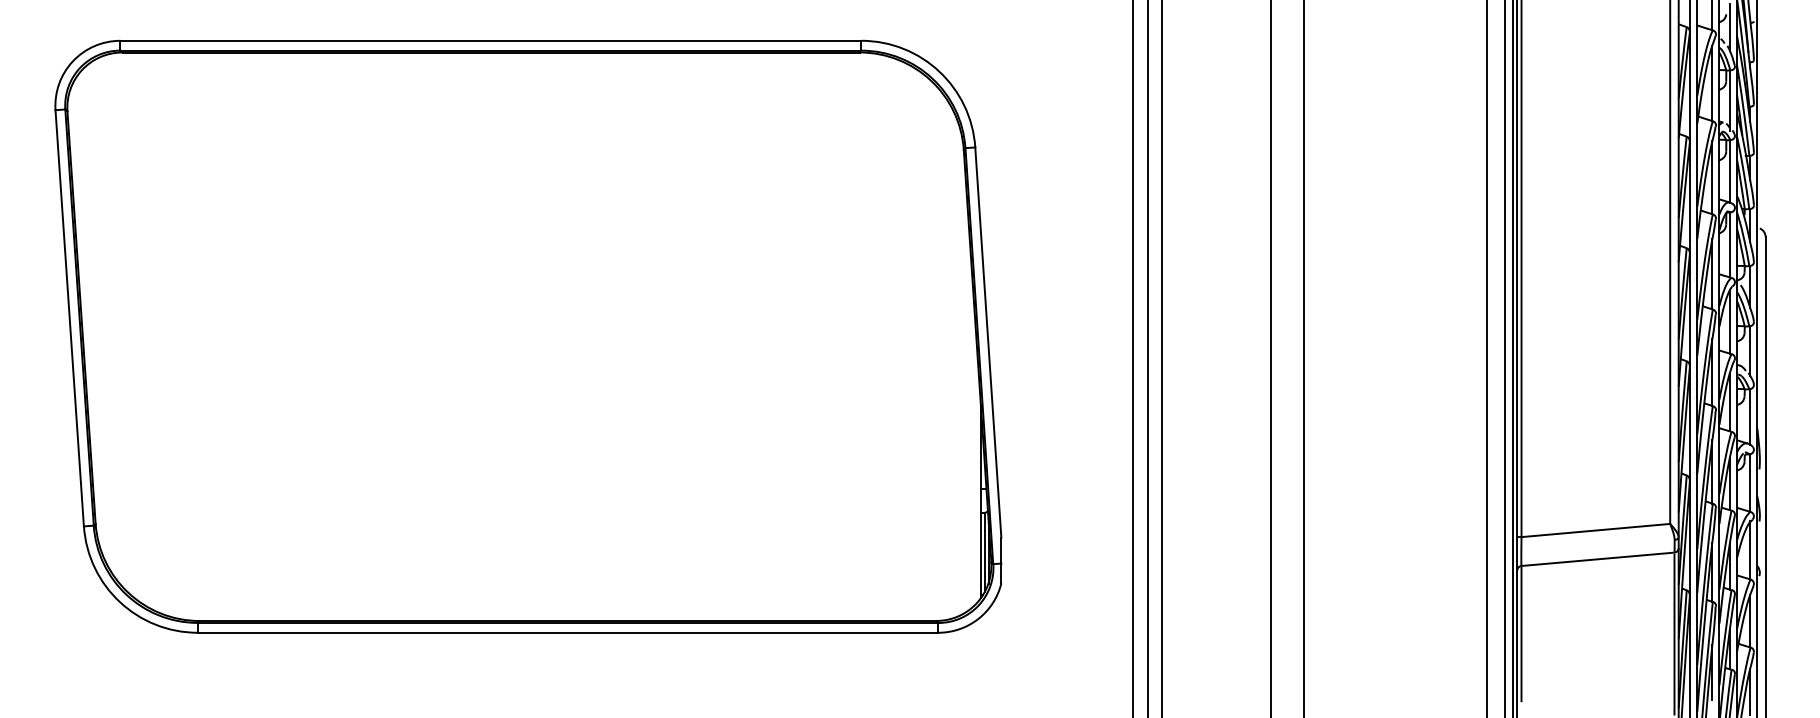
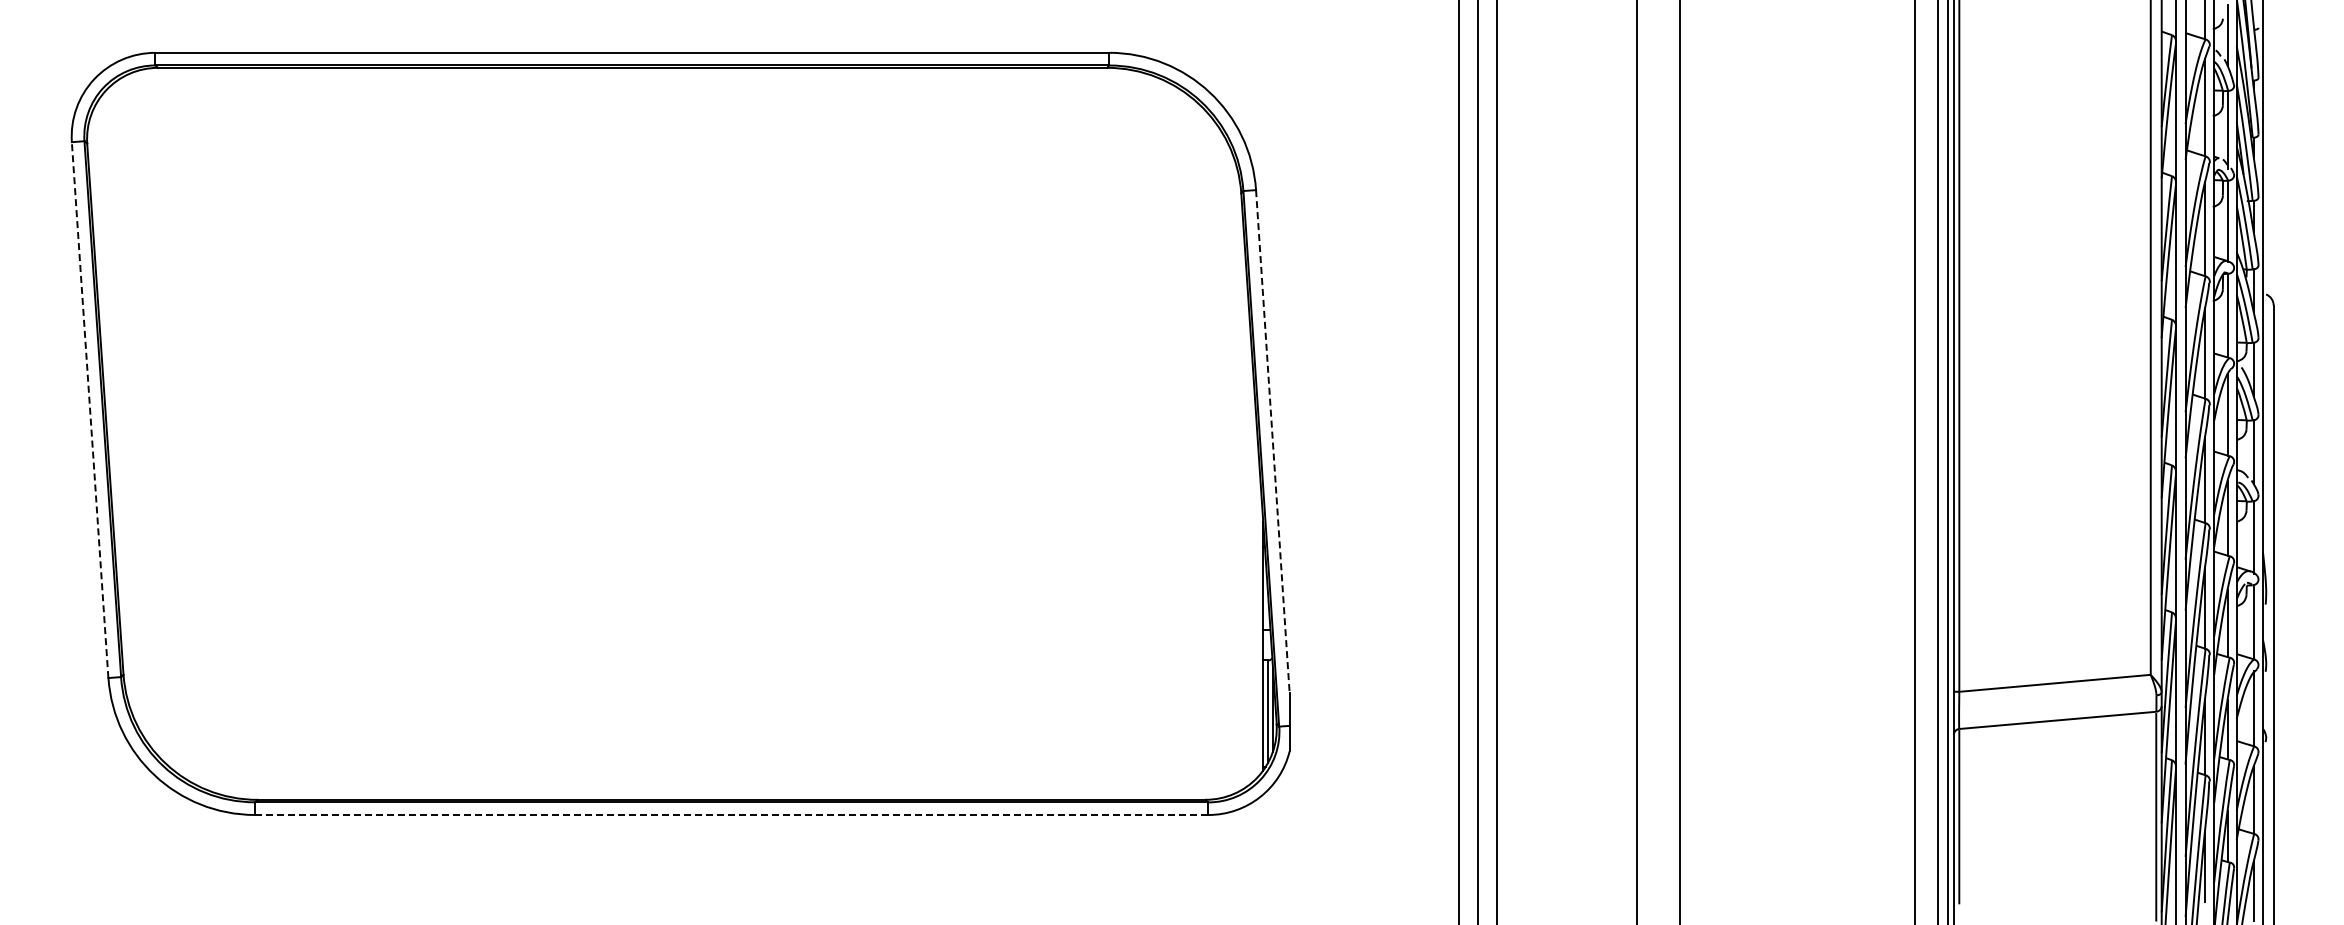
line: (69, 318) -> (90, 410), solid -> dashed
line: (988, 342) -> (1272, 441), solid -> dashed
line: (567, 633) -> (731, 815), solid -> dashed

